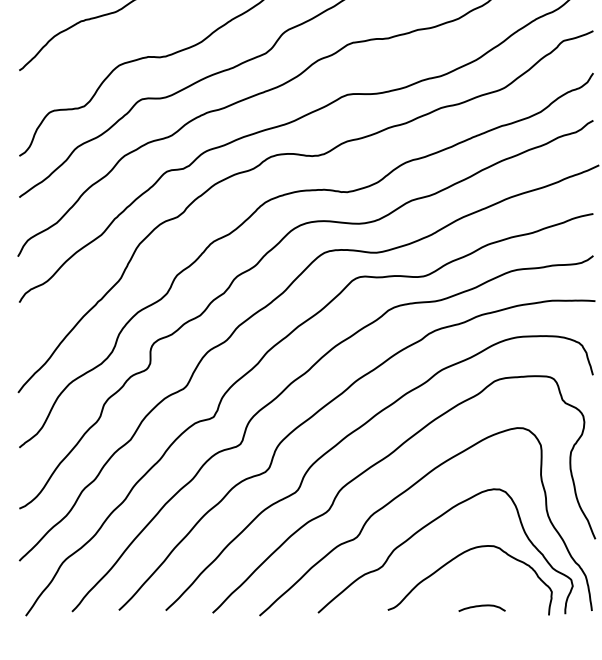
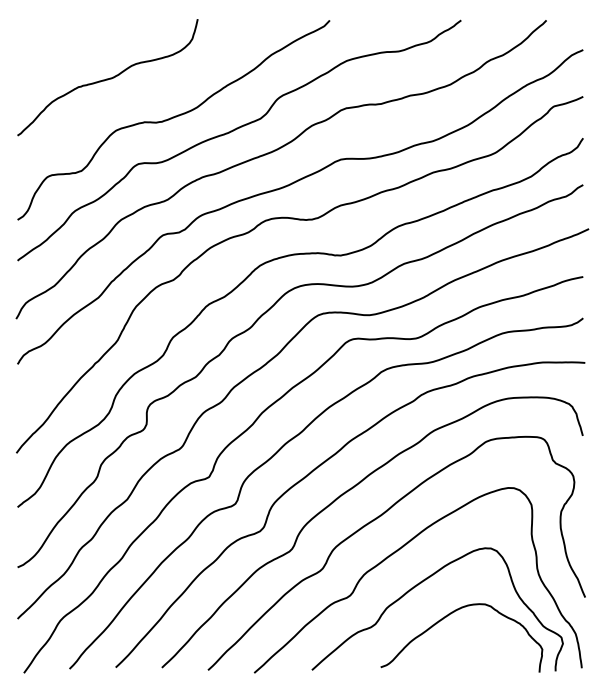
curve: (481, 606) -> (473, 663), removed

